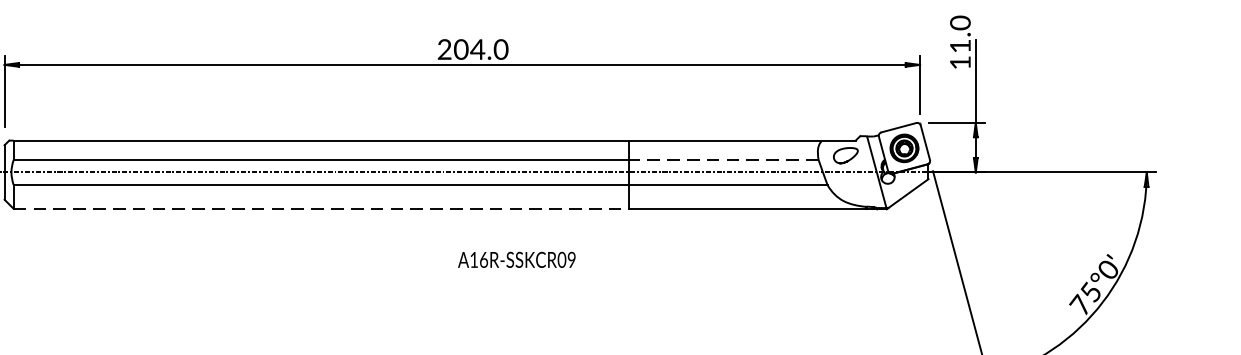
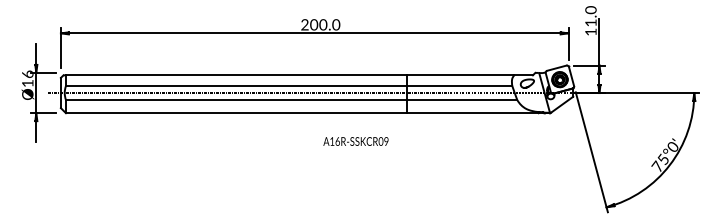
text: (478, 48) -> (323, 24), 204.0 -> 200.0
line: (723, 160) -> (459, 86), dashed -> solid
line: (321, 209) -> (236, 113), dashed -> solid
text: (515, 259) -> (355, 141), moved

